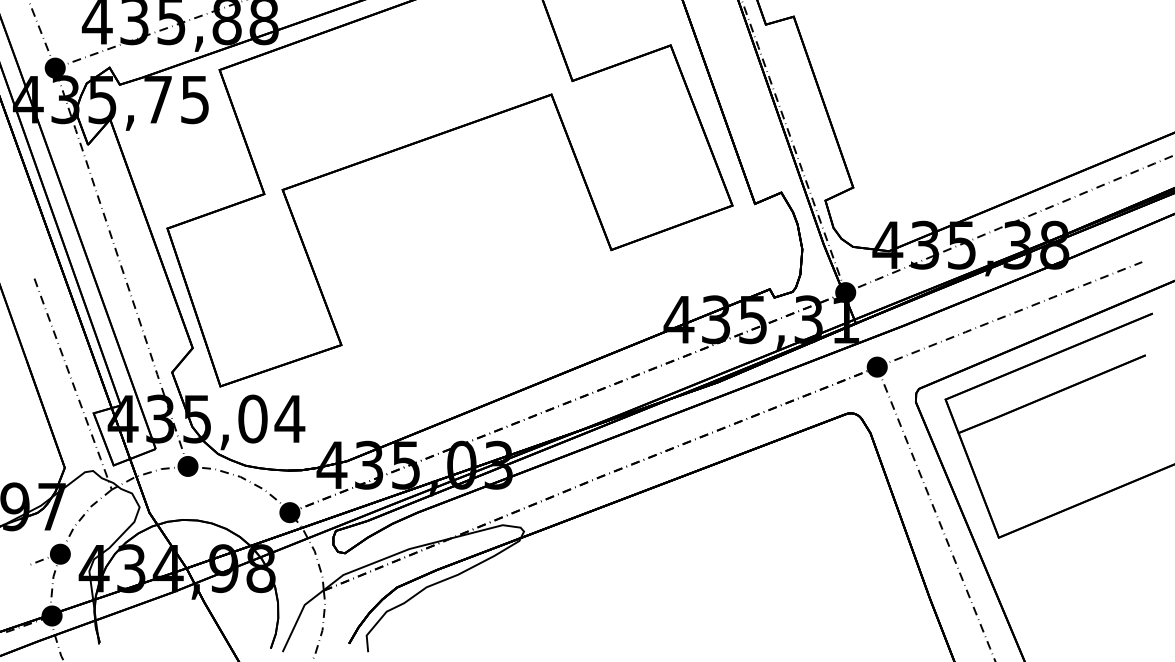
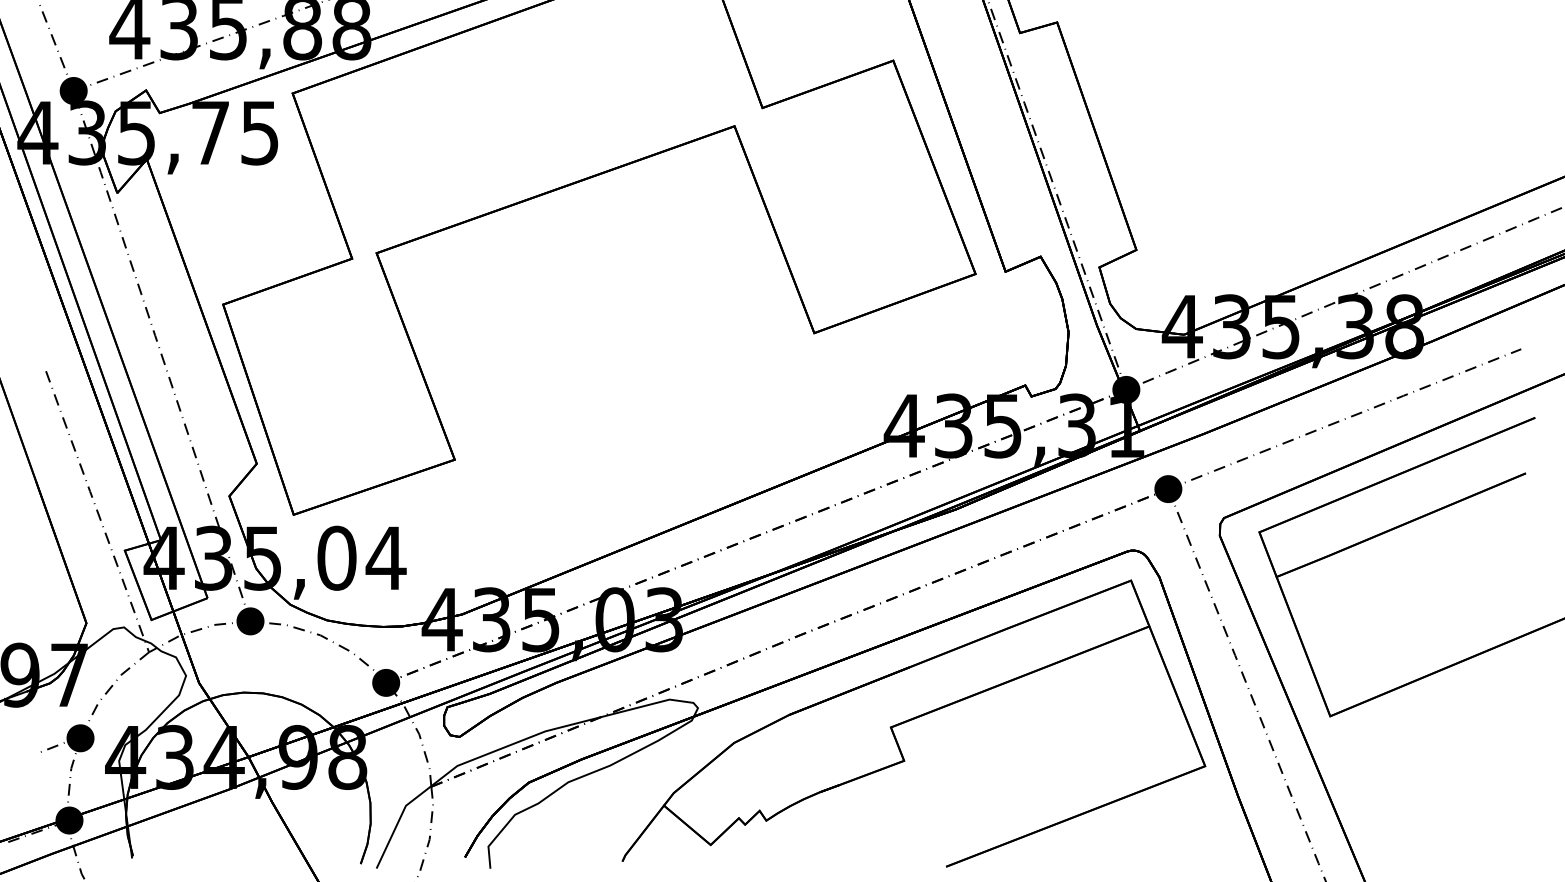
part: (685, 542) -> (913, 722), added

